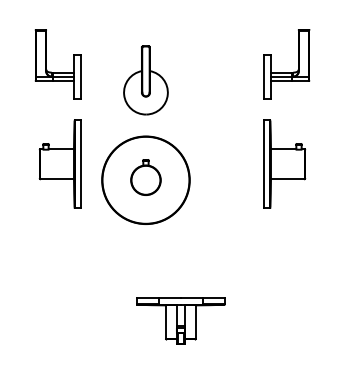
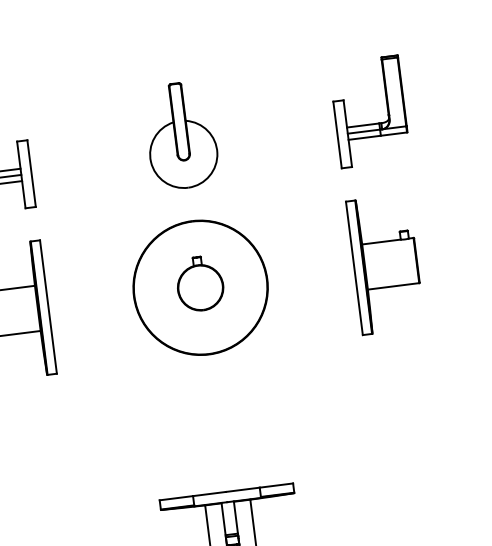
part: (271, 120) -> (357, 200), moved
part: (145, 134) -> (191, 218), moved

